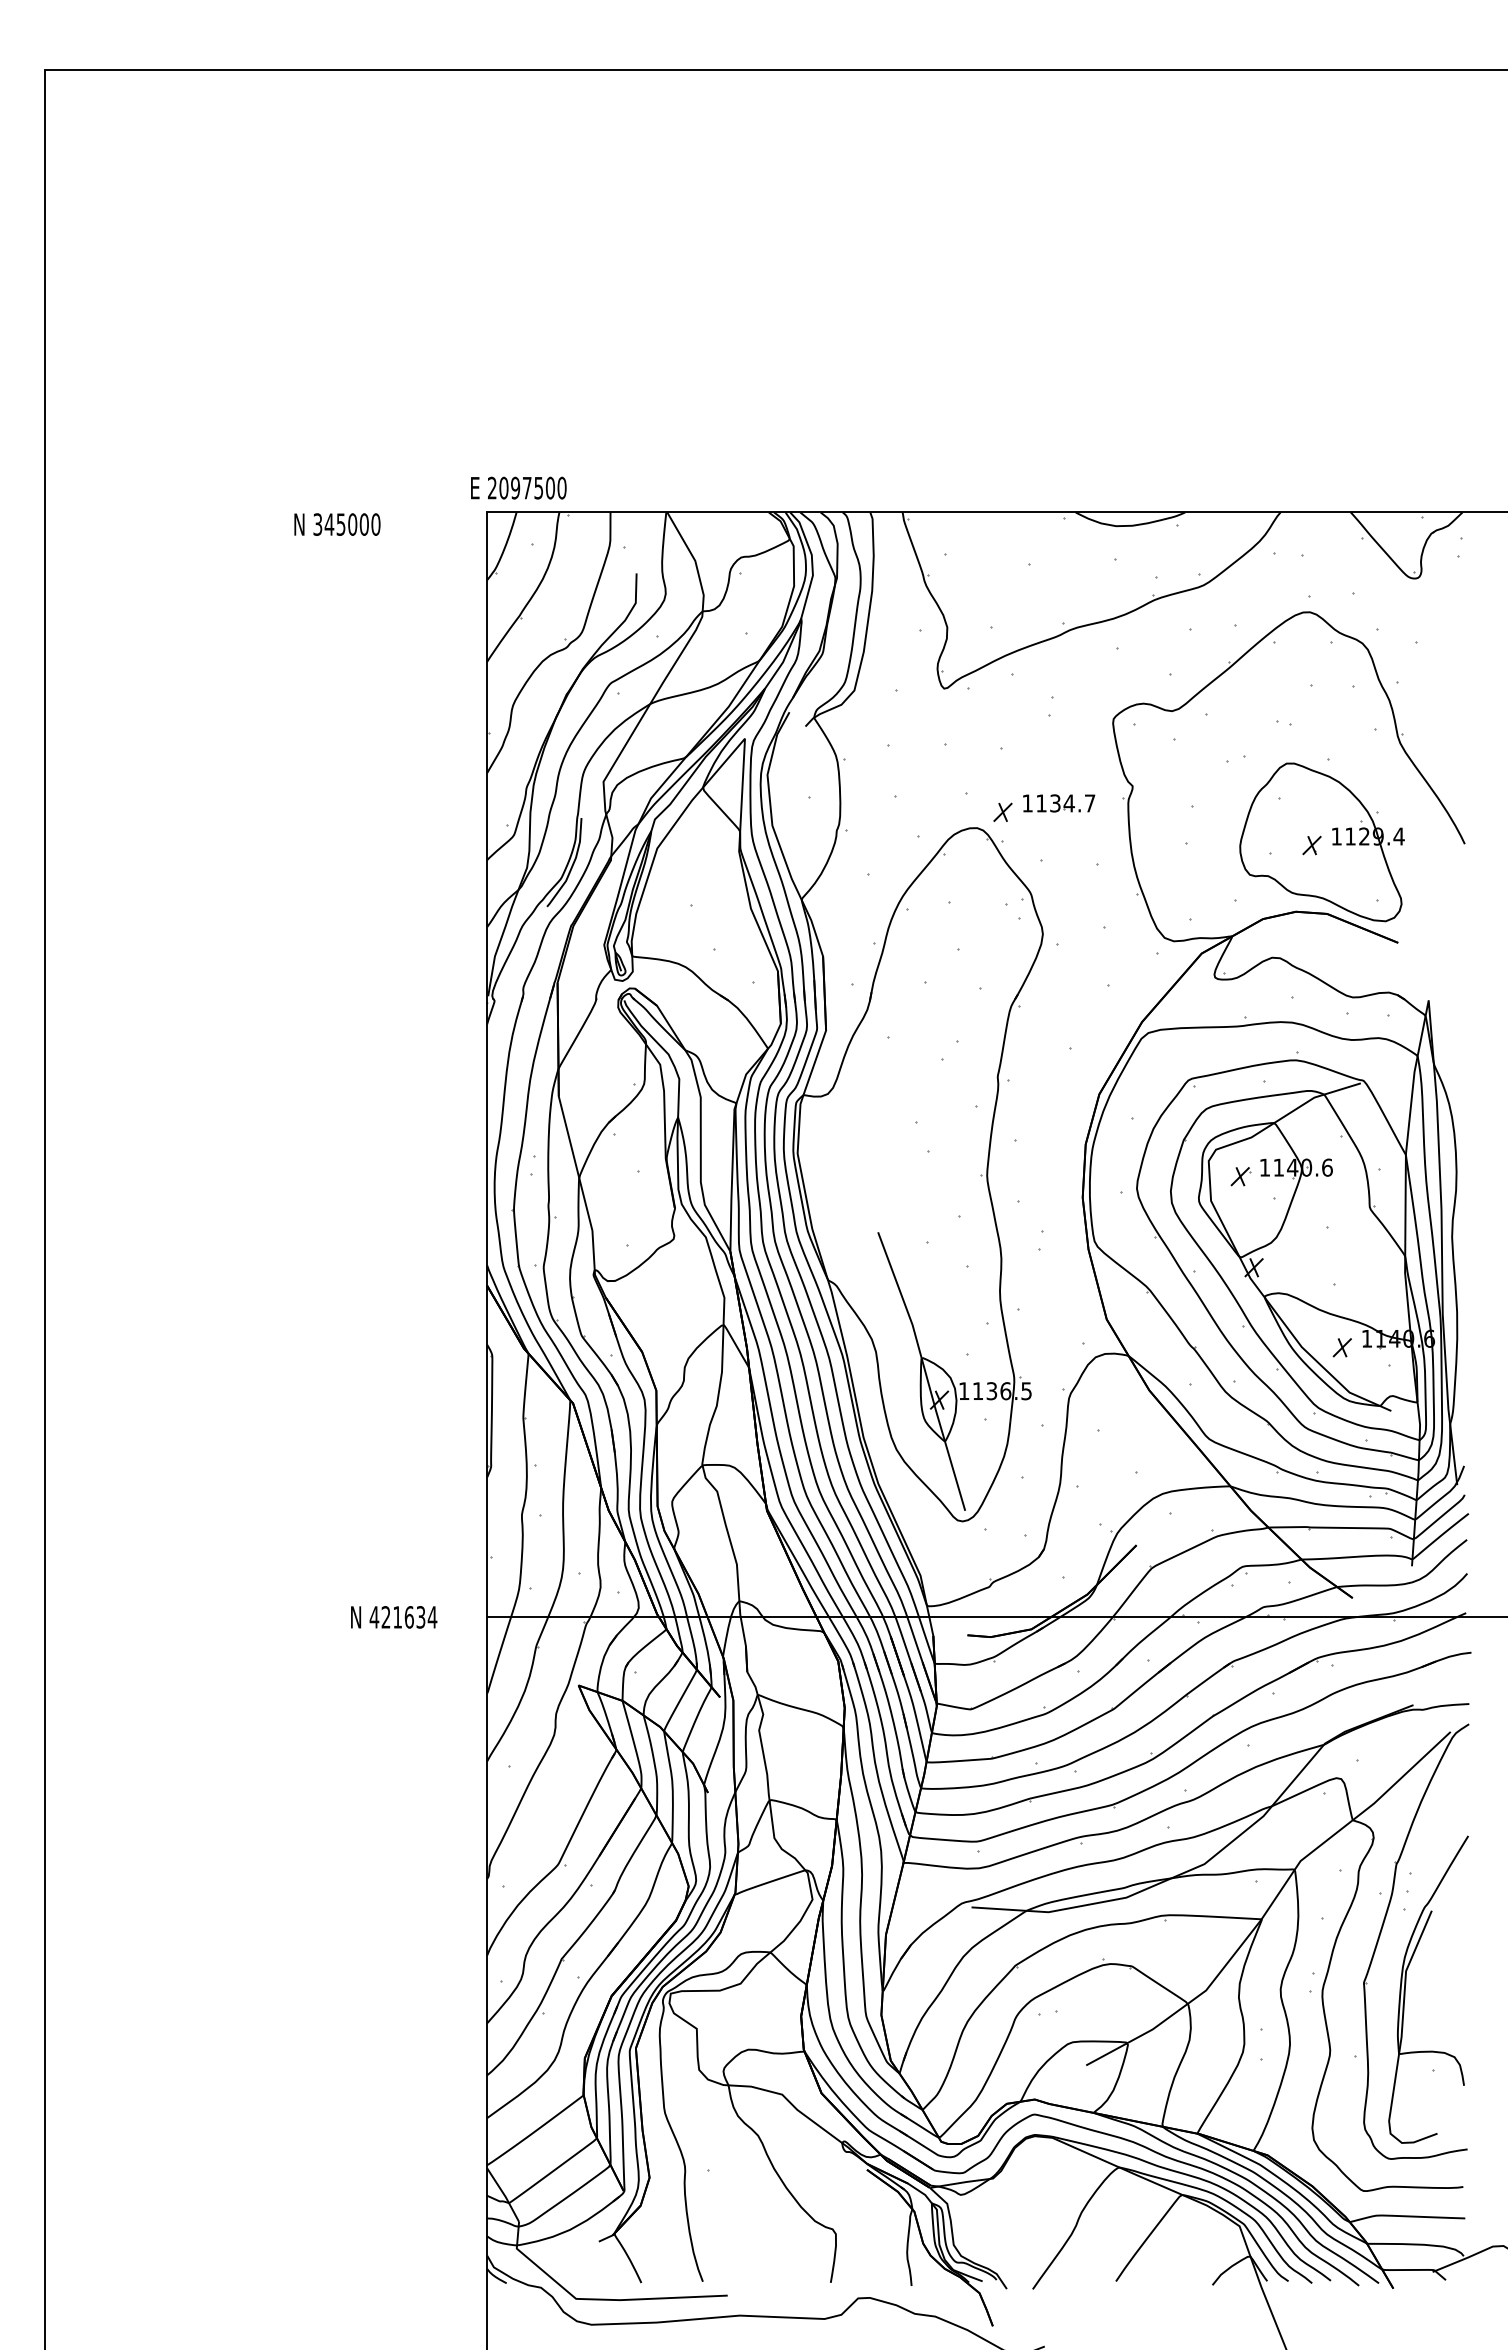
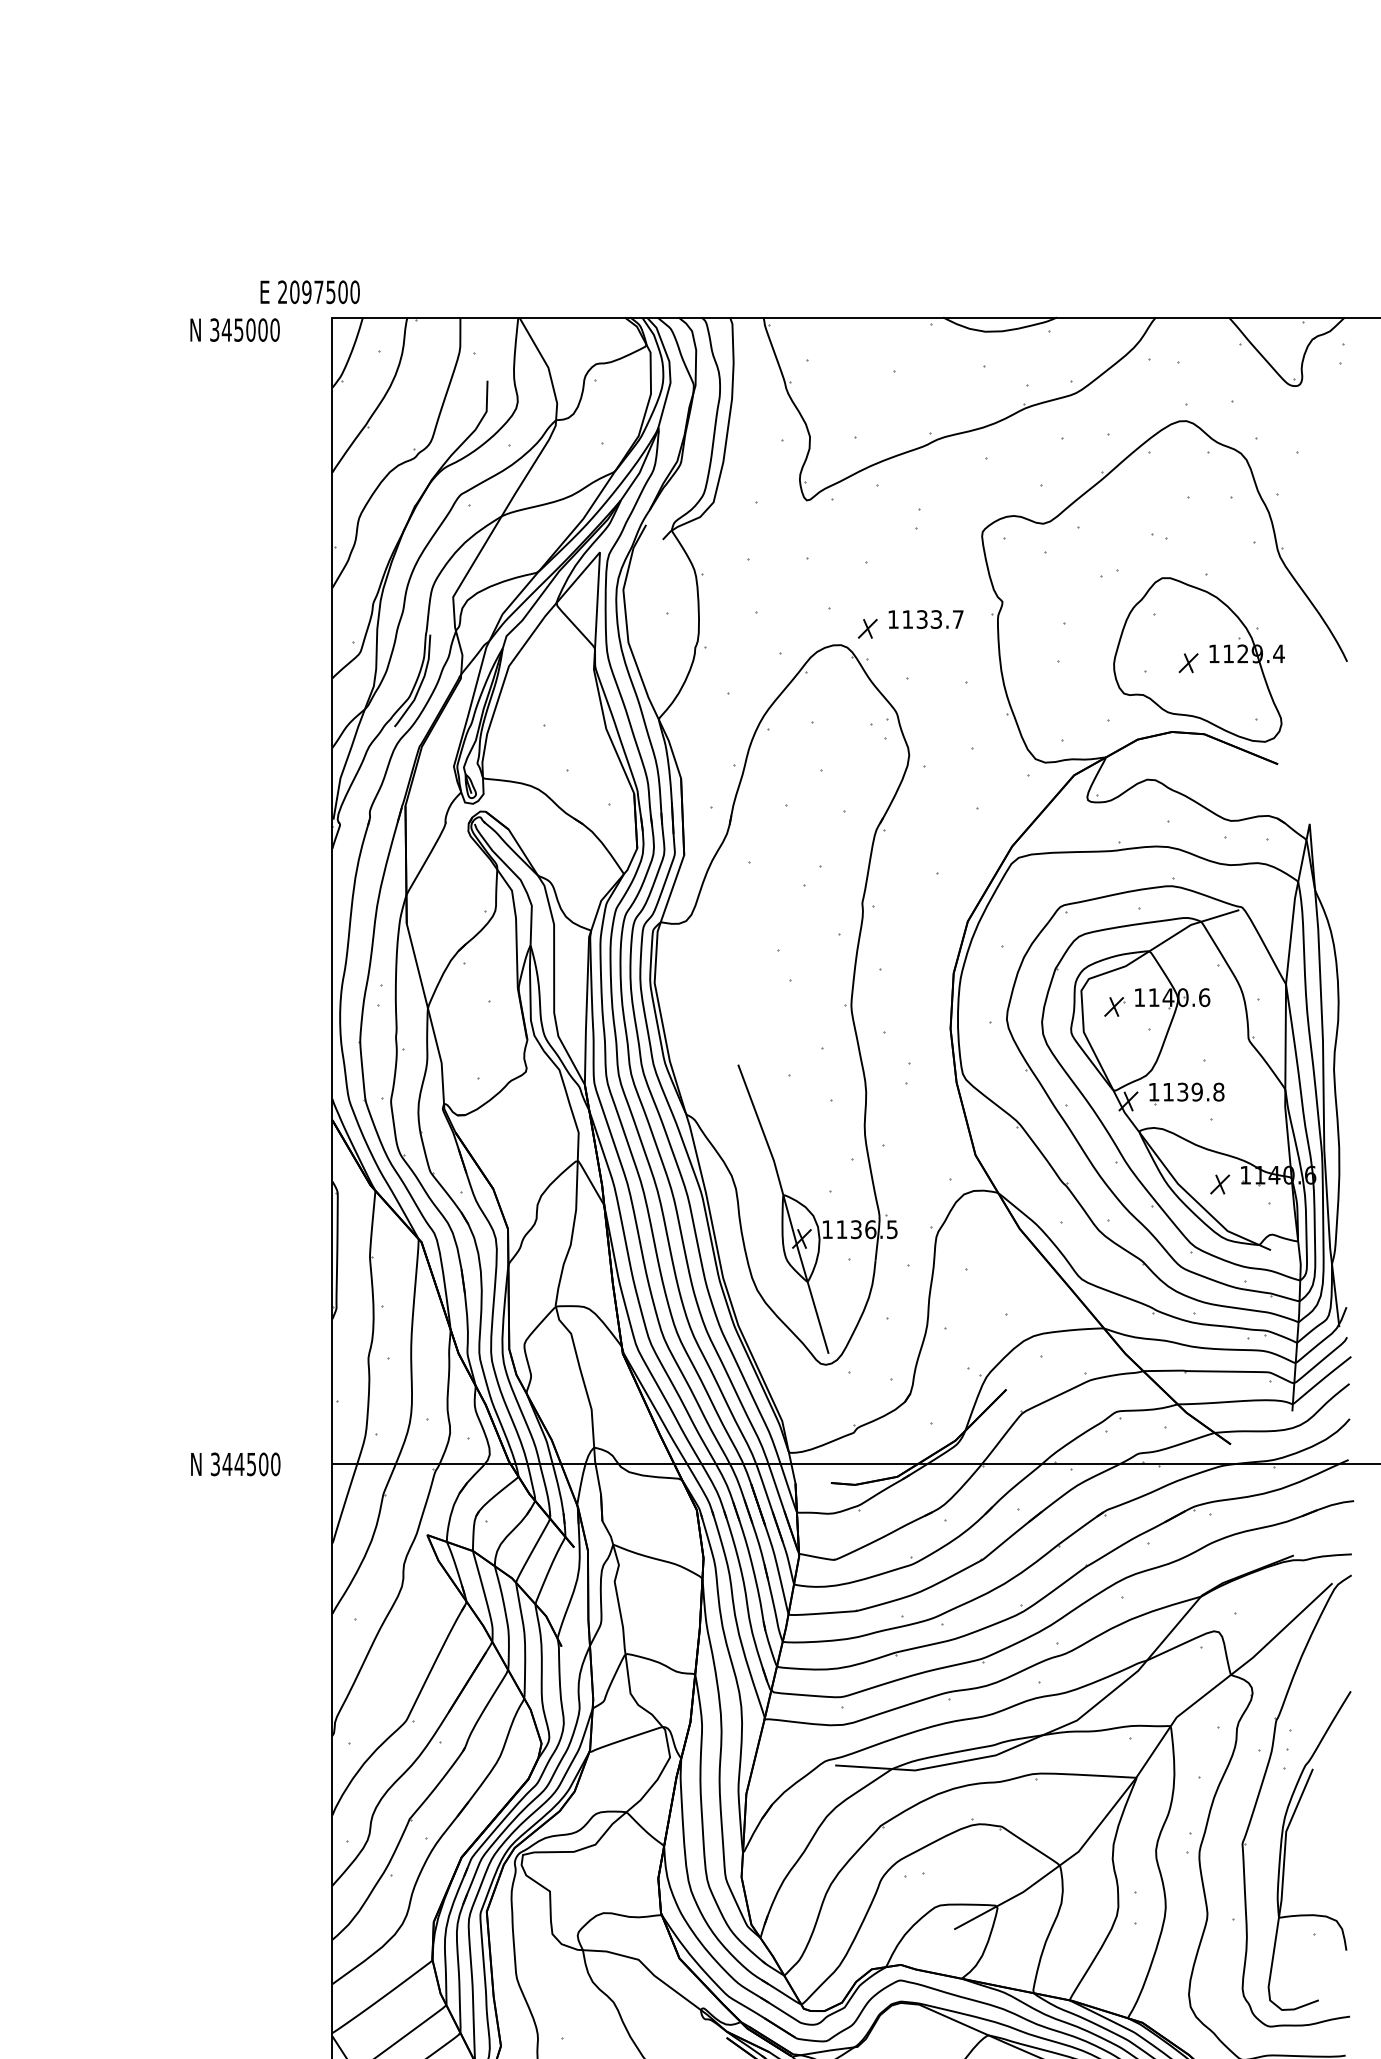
text: (518, 487) -> (309, 291), moved
text: (337, 524) -> (235, 330), moved
text: (1068, 803) -> (935, 619), 1134.7 -> 1133.7
part: (1310, 1260) -> (1187, 1093), added
text: (403, 1617) -> (245, 1464), 421634 -> 344500

